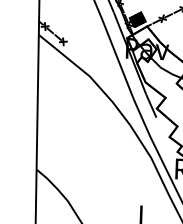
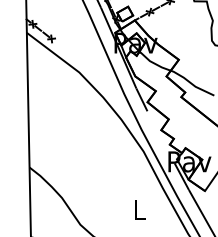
fill: (138, 19) -> (125, 13), removed

